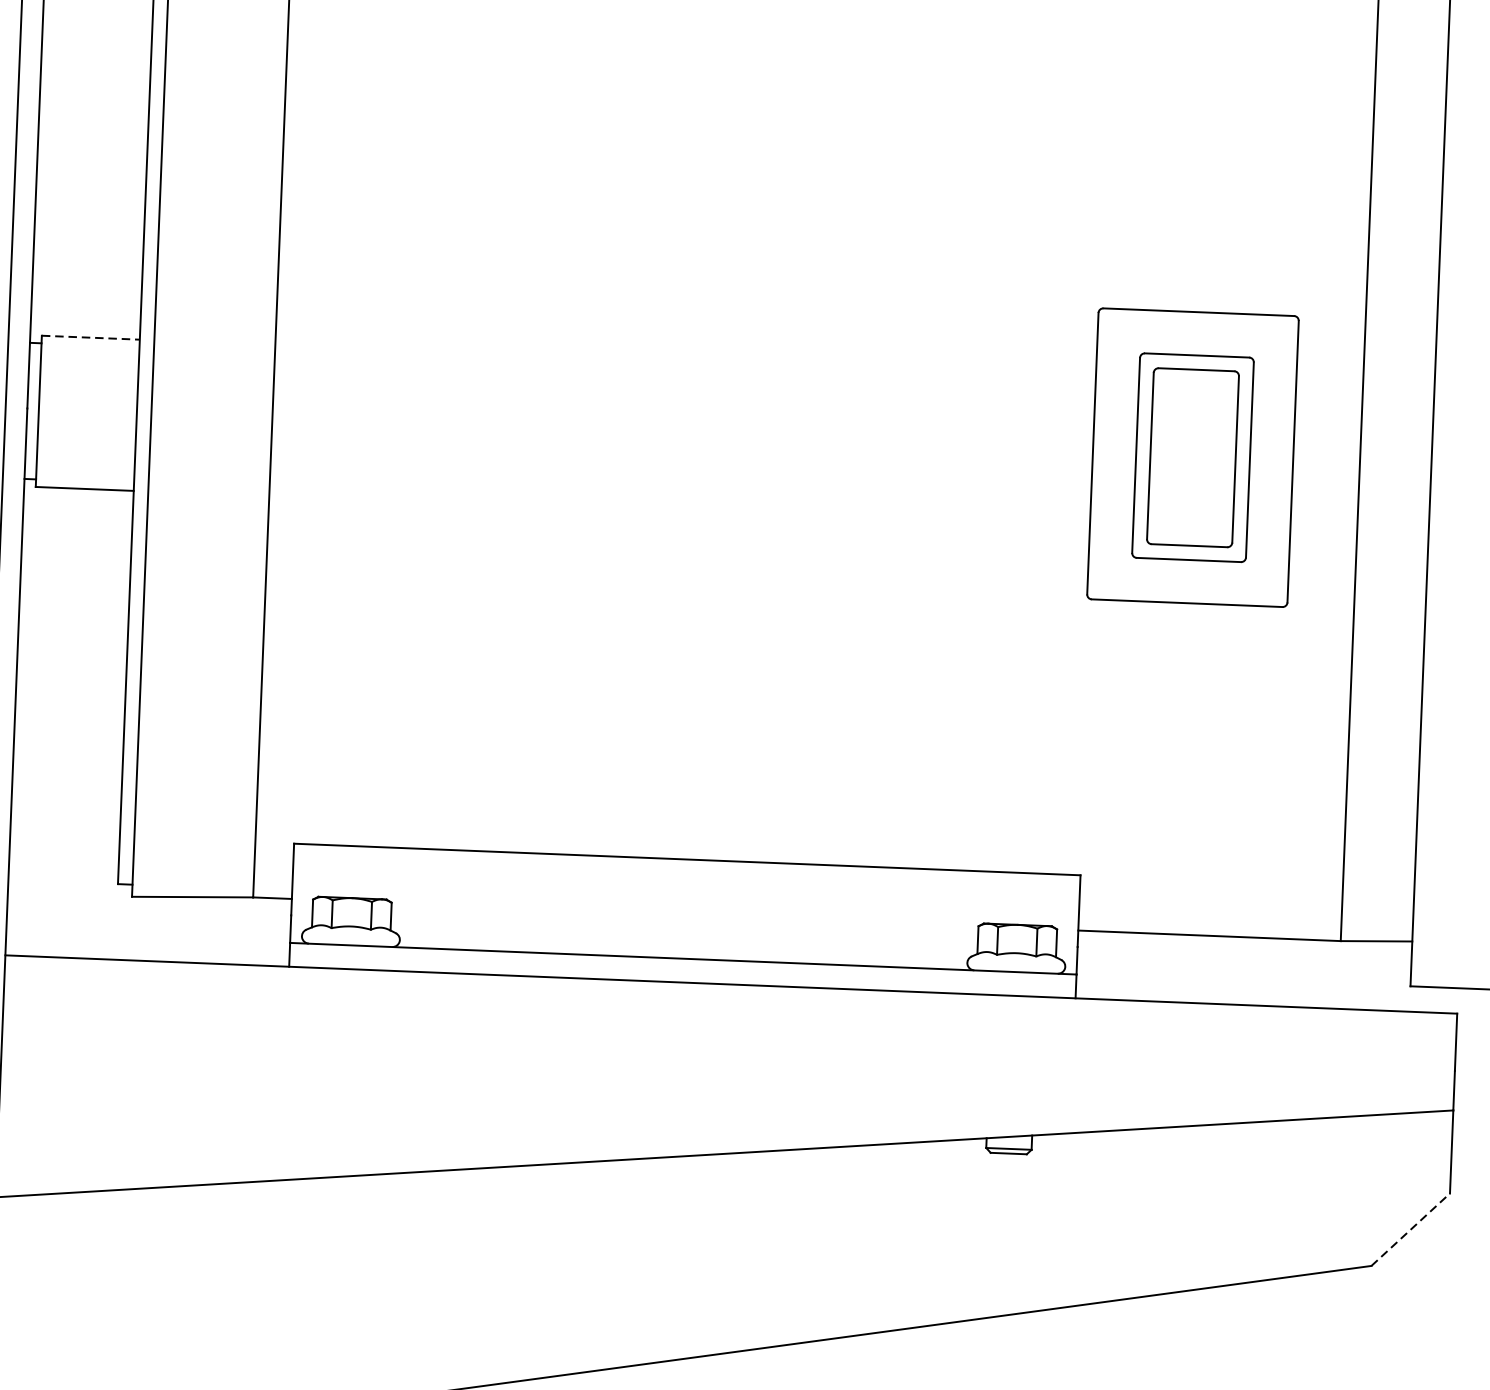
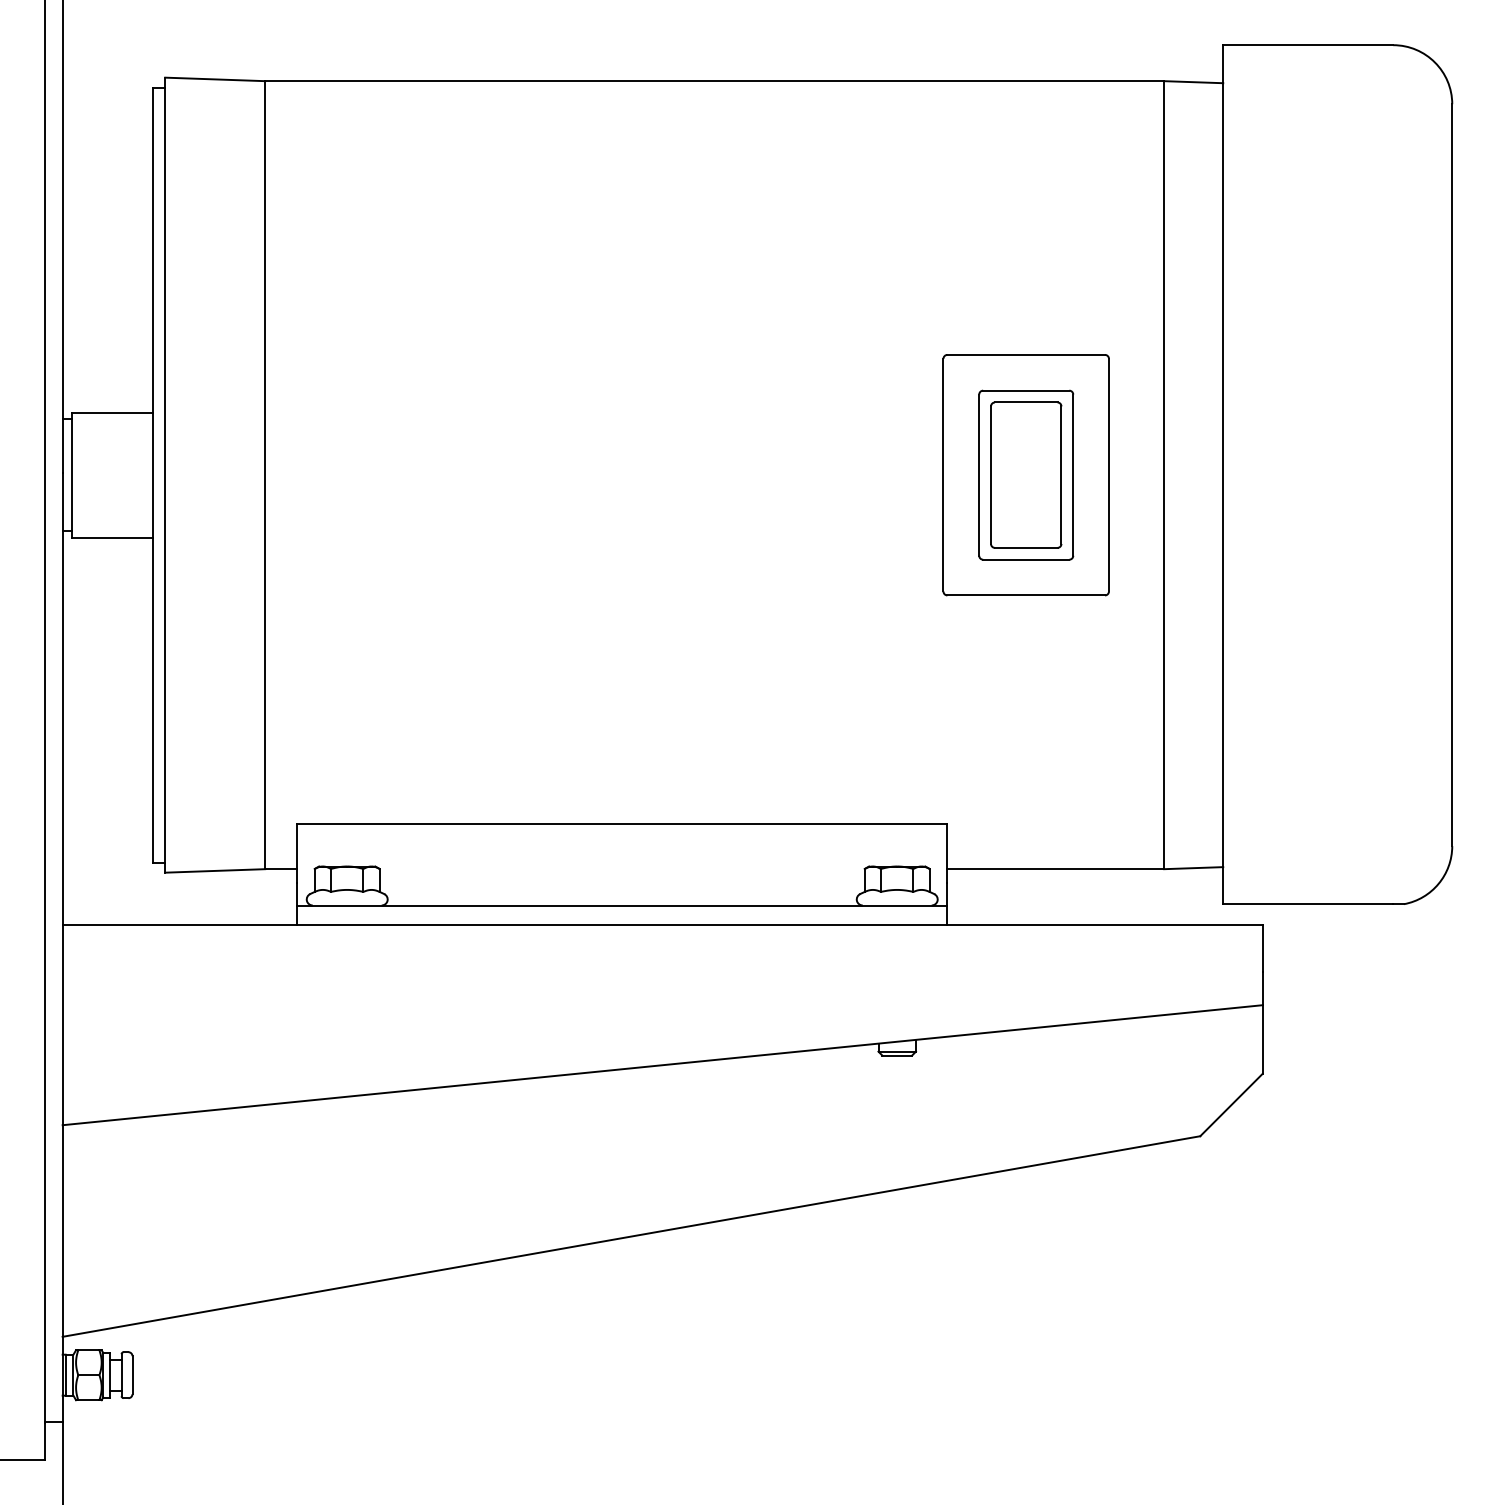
line: (91, 337) -> (113, 412), dashed -> solid
line: (1410, 1229) -> (1231, 1104), dashed -> solid

